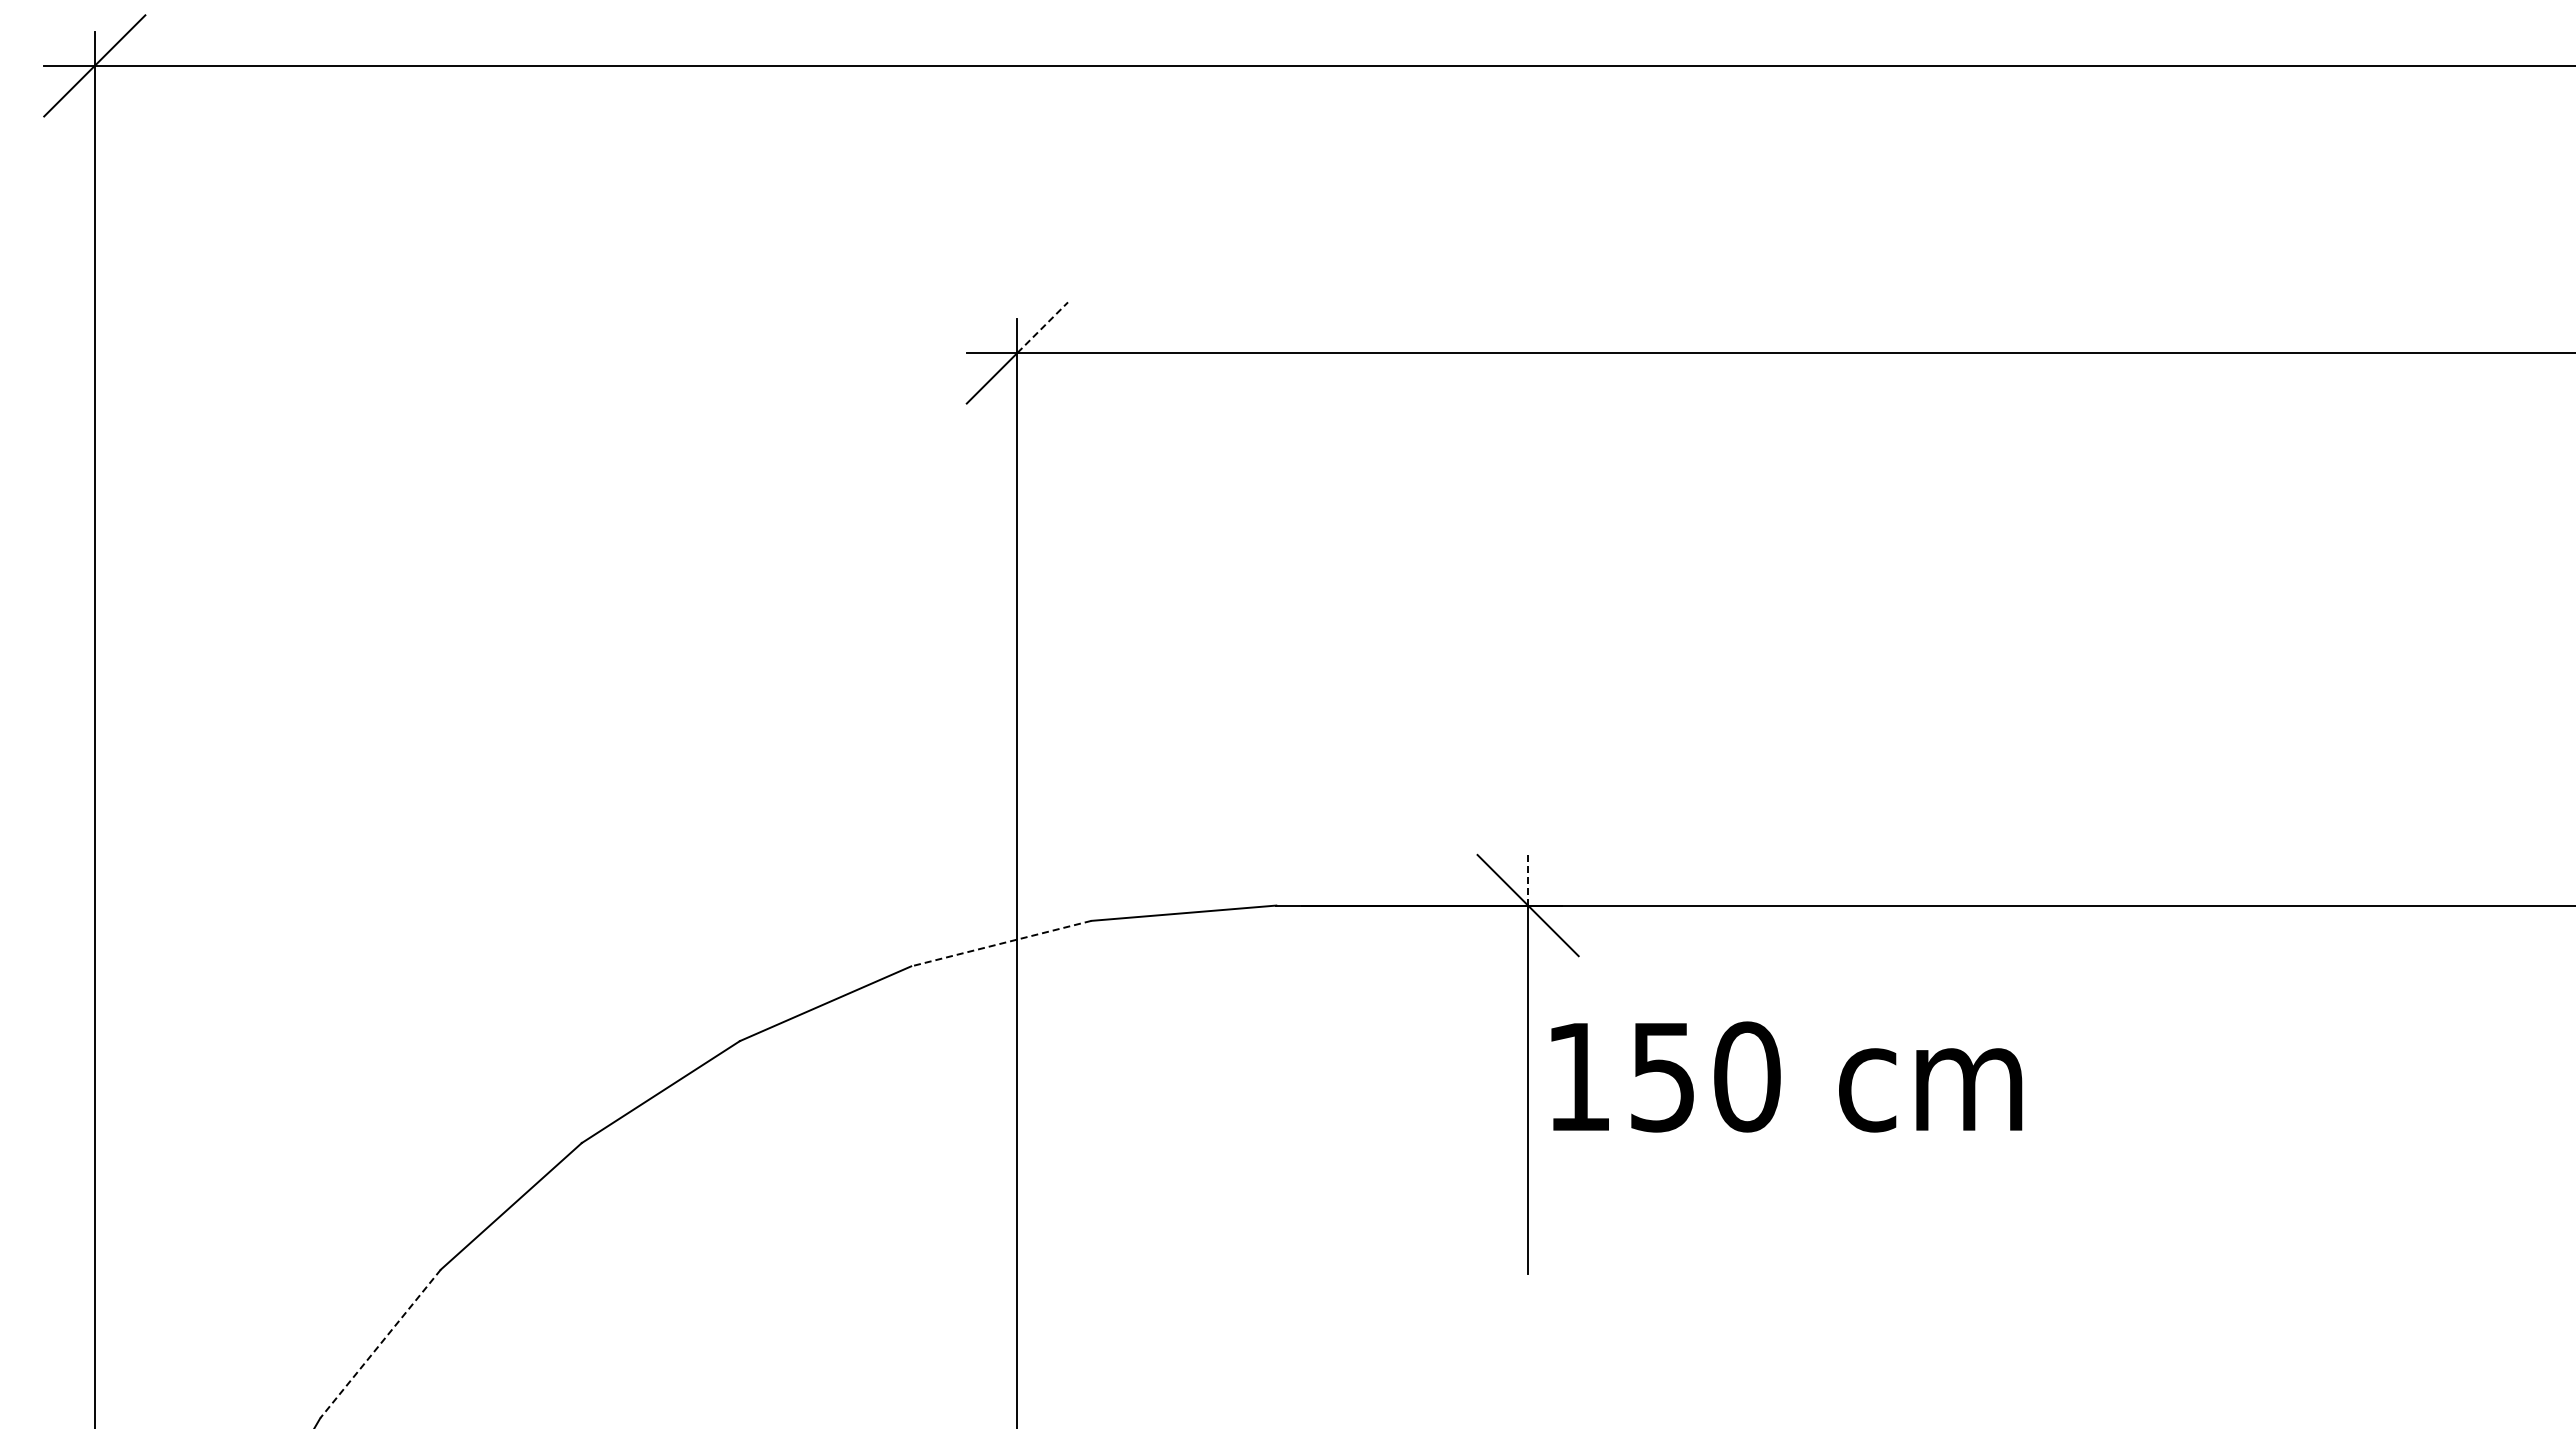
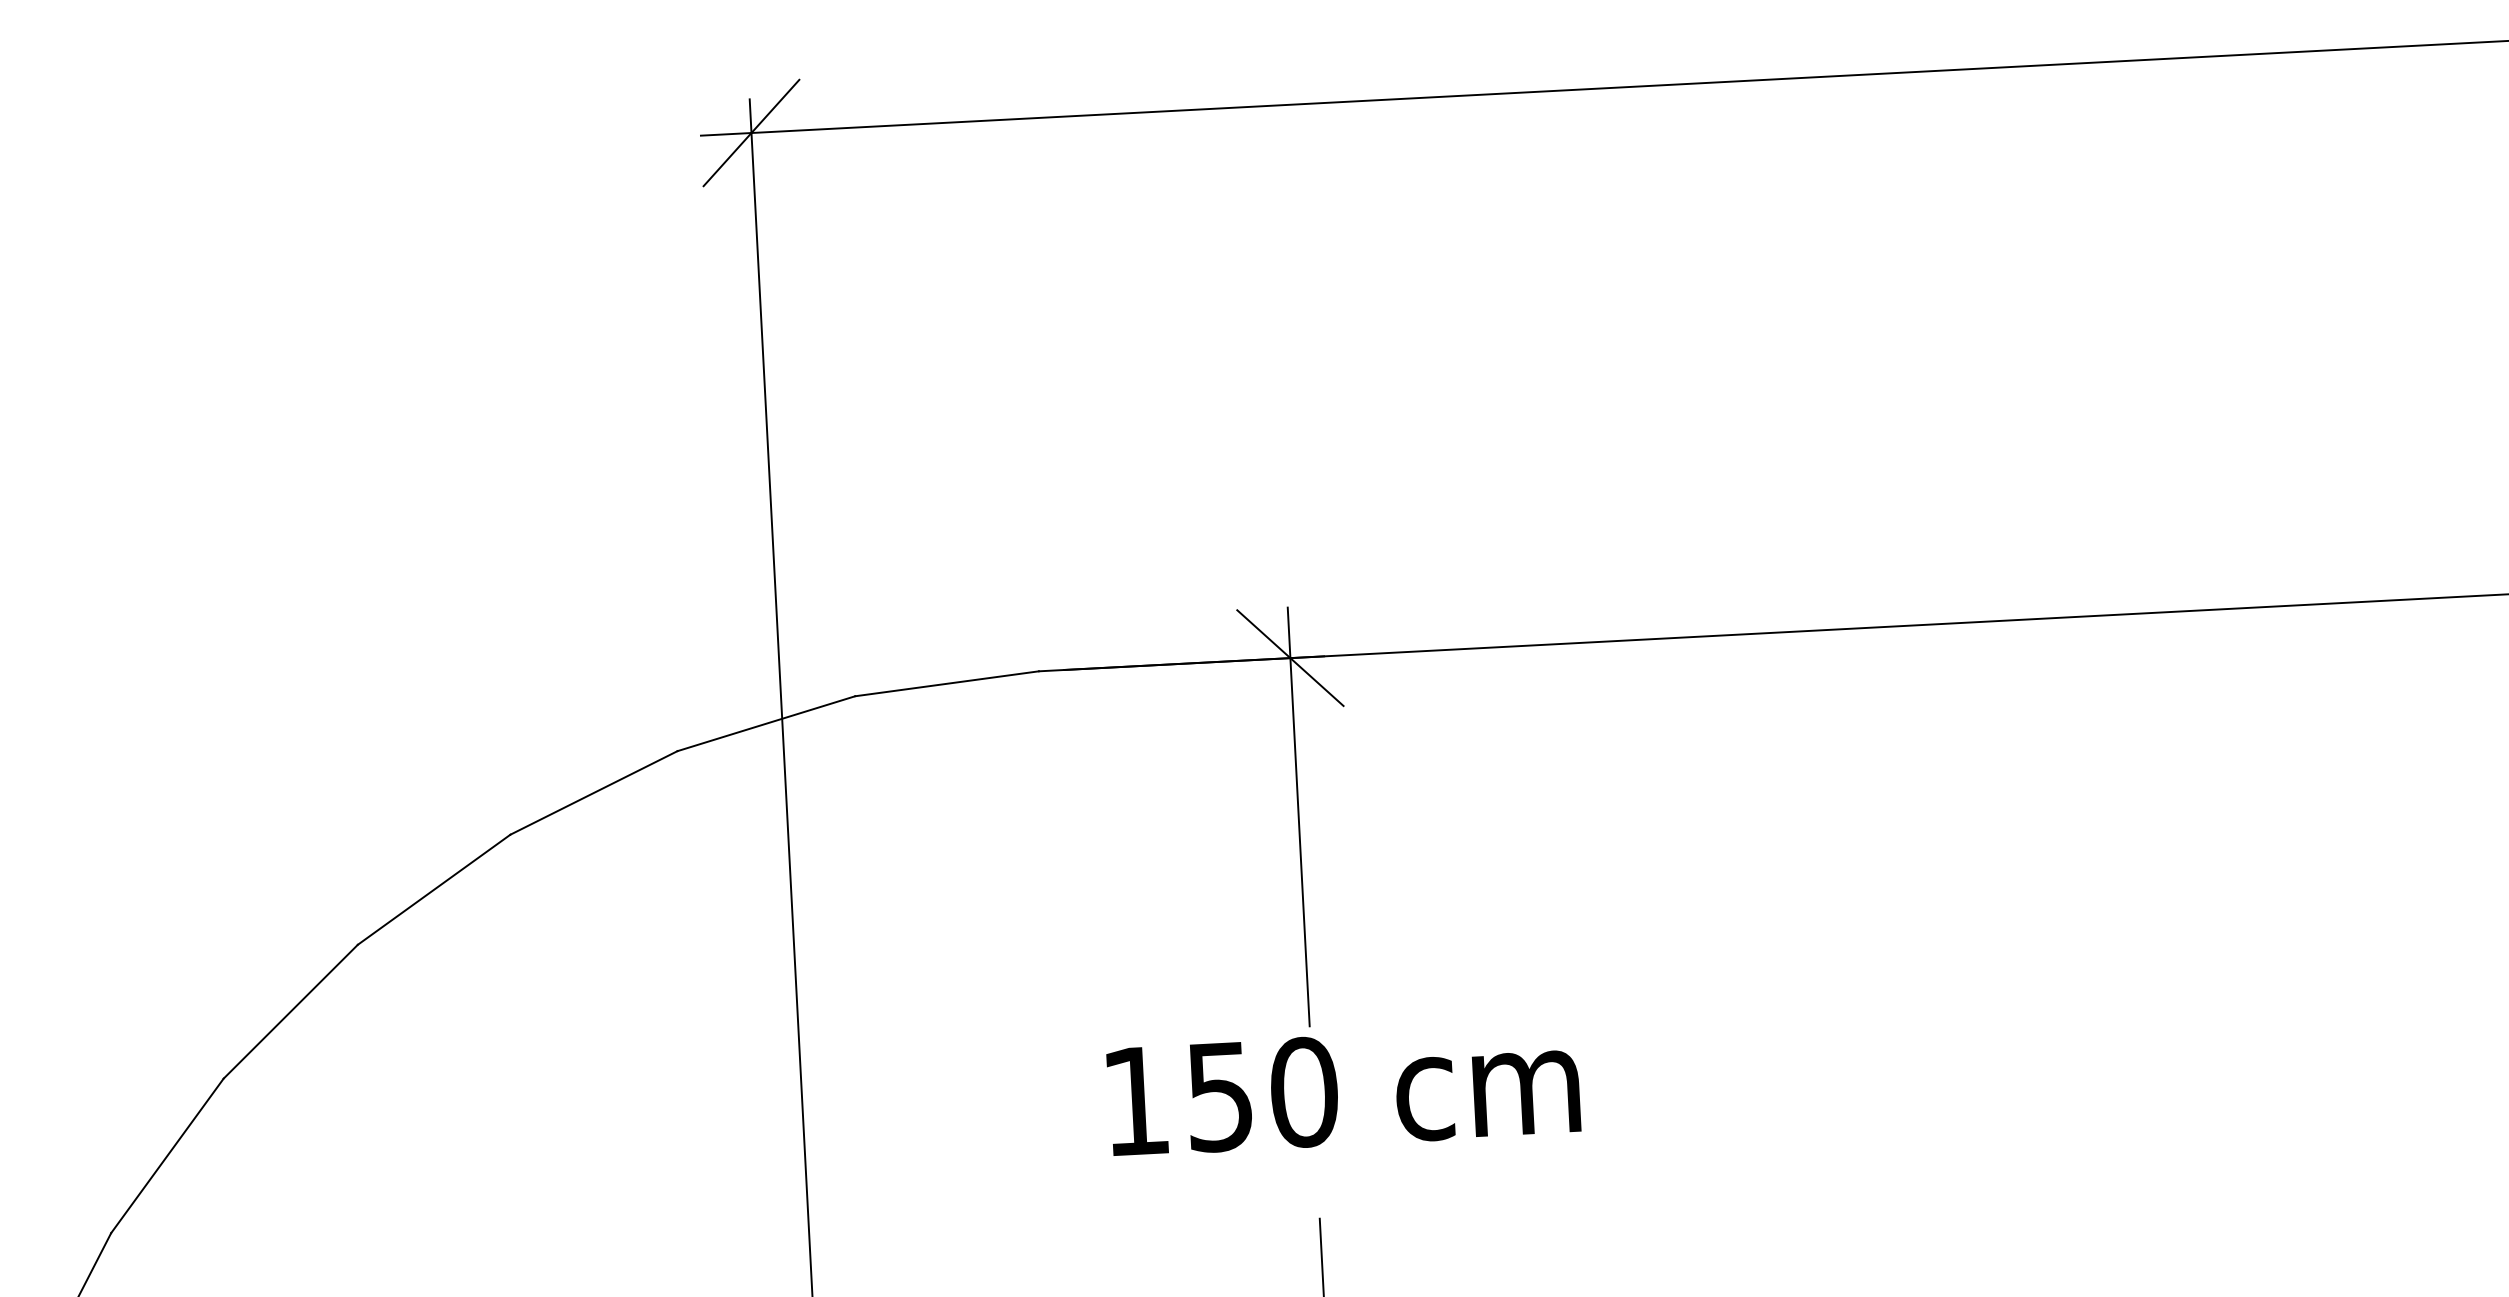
line: (1042, 327) -> (775, 106), dashed -> solid
line: (1528, 879) -> (1289, 632), dashed -> solid
line: (1001, 943) -> (766, 723), dashed -> solid
text: (1786, 1076) -> (1343, 1089), moved
line: (380, 1343) -> (167, 1155), dashed -> solid

